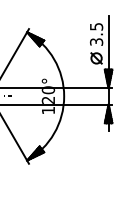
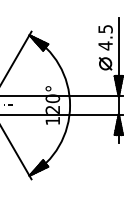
text: (96, 41) -> (105, 45), 3.5 -> 4.5

